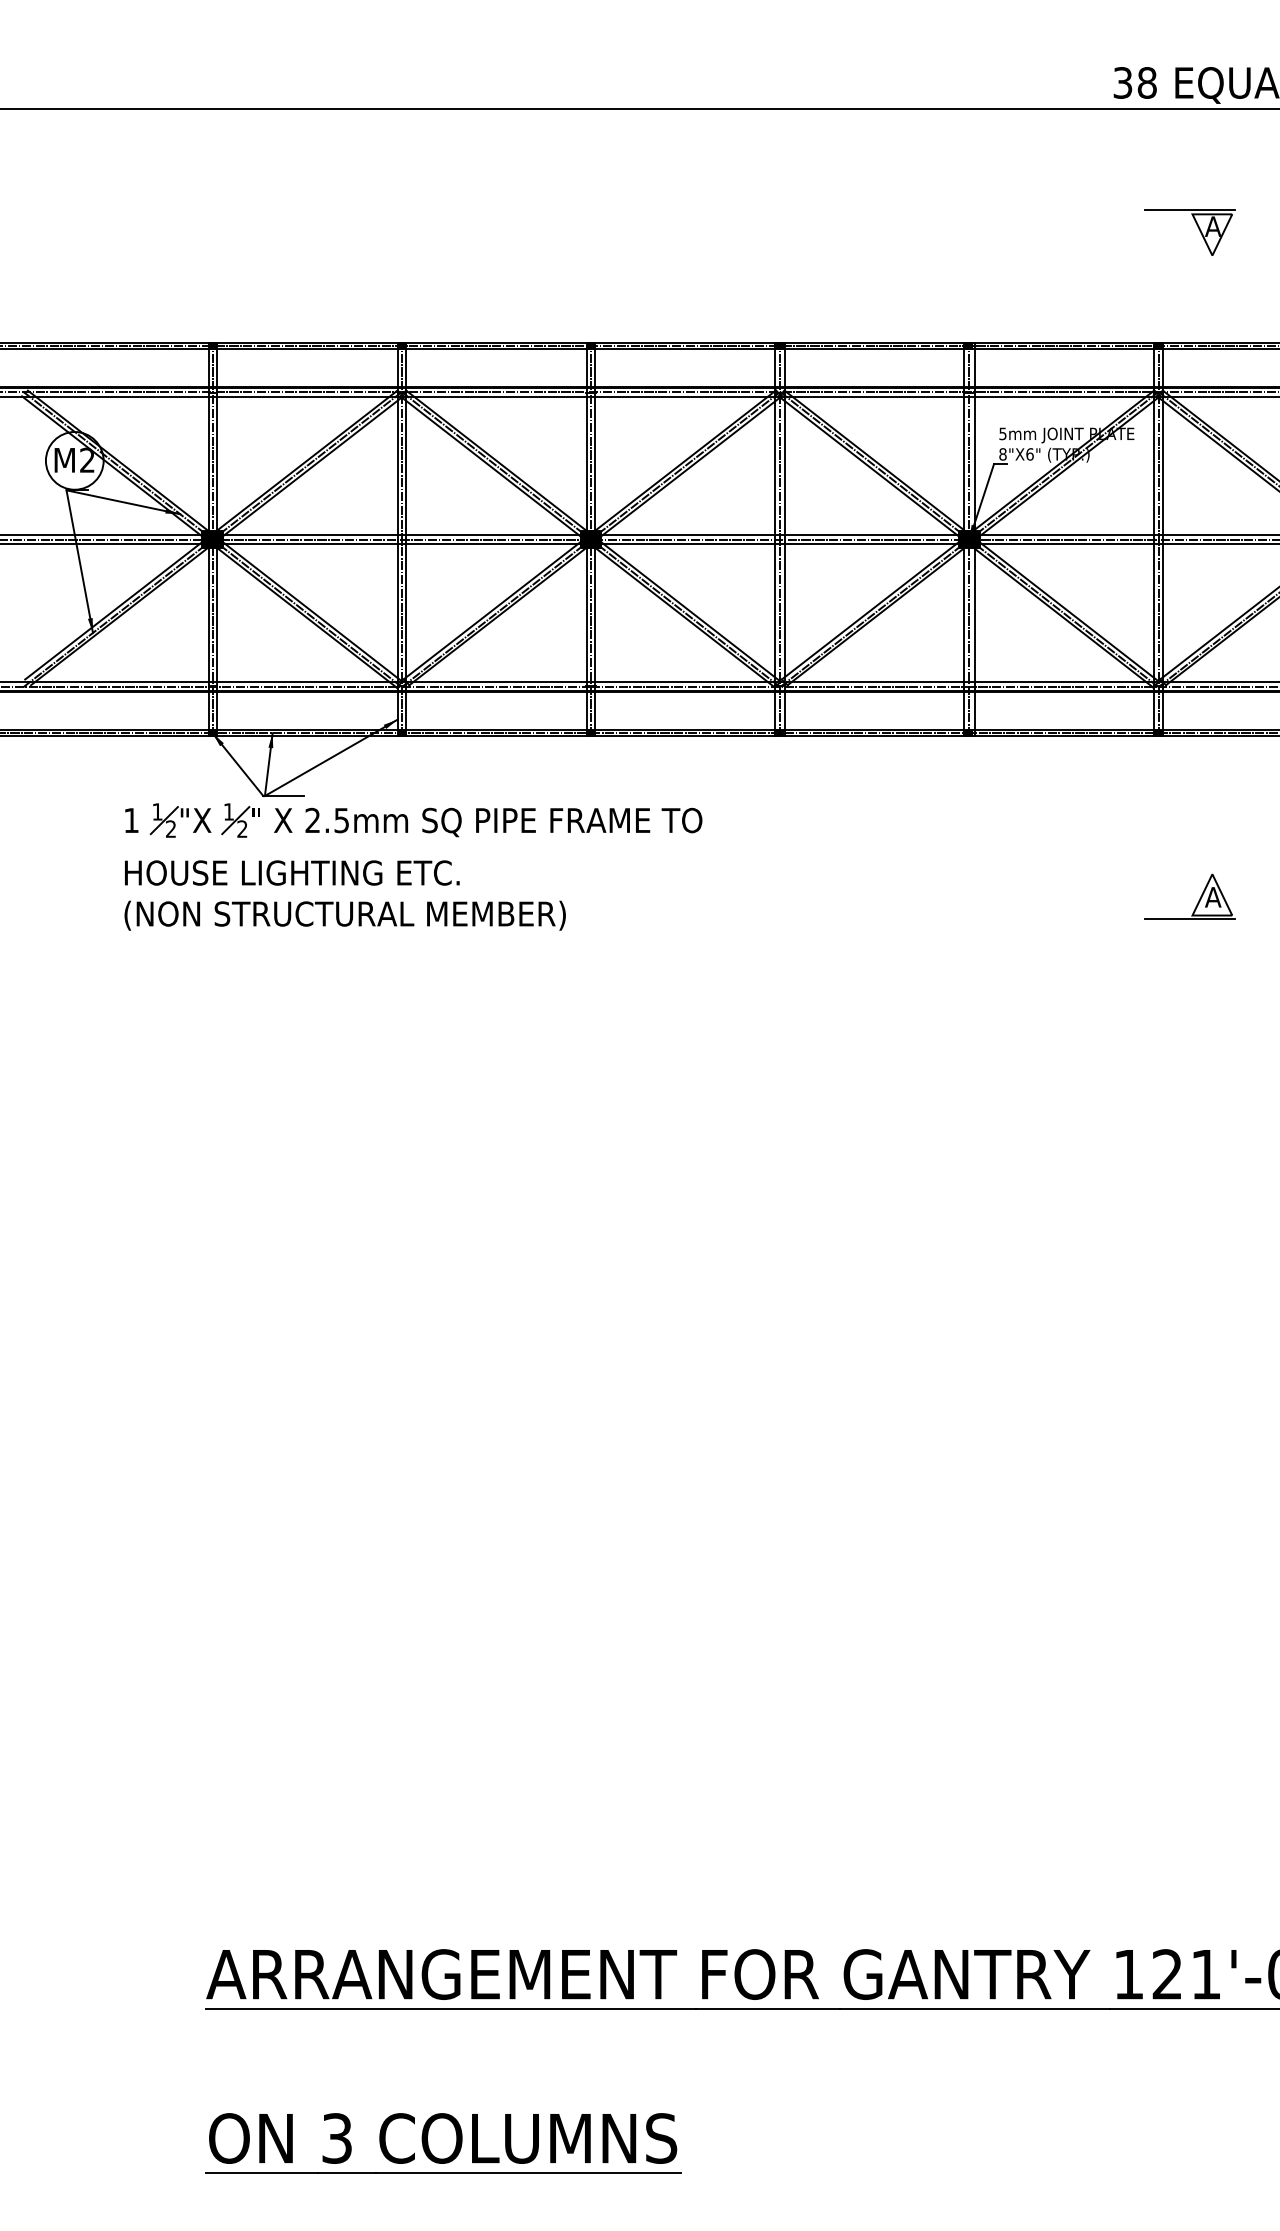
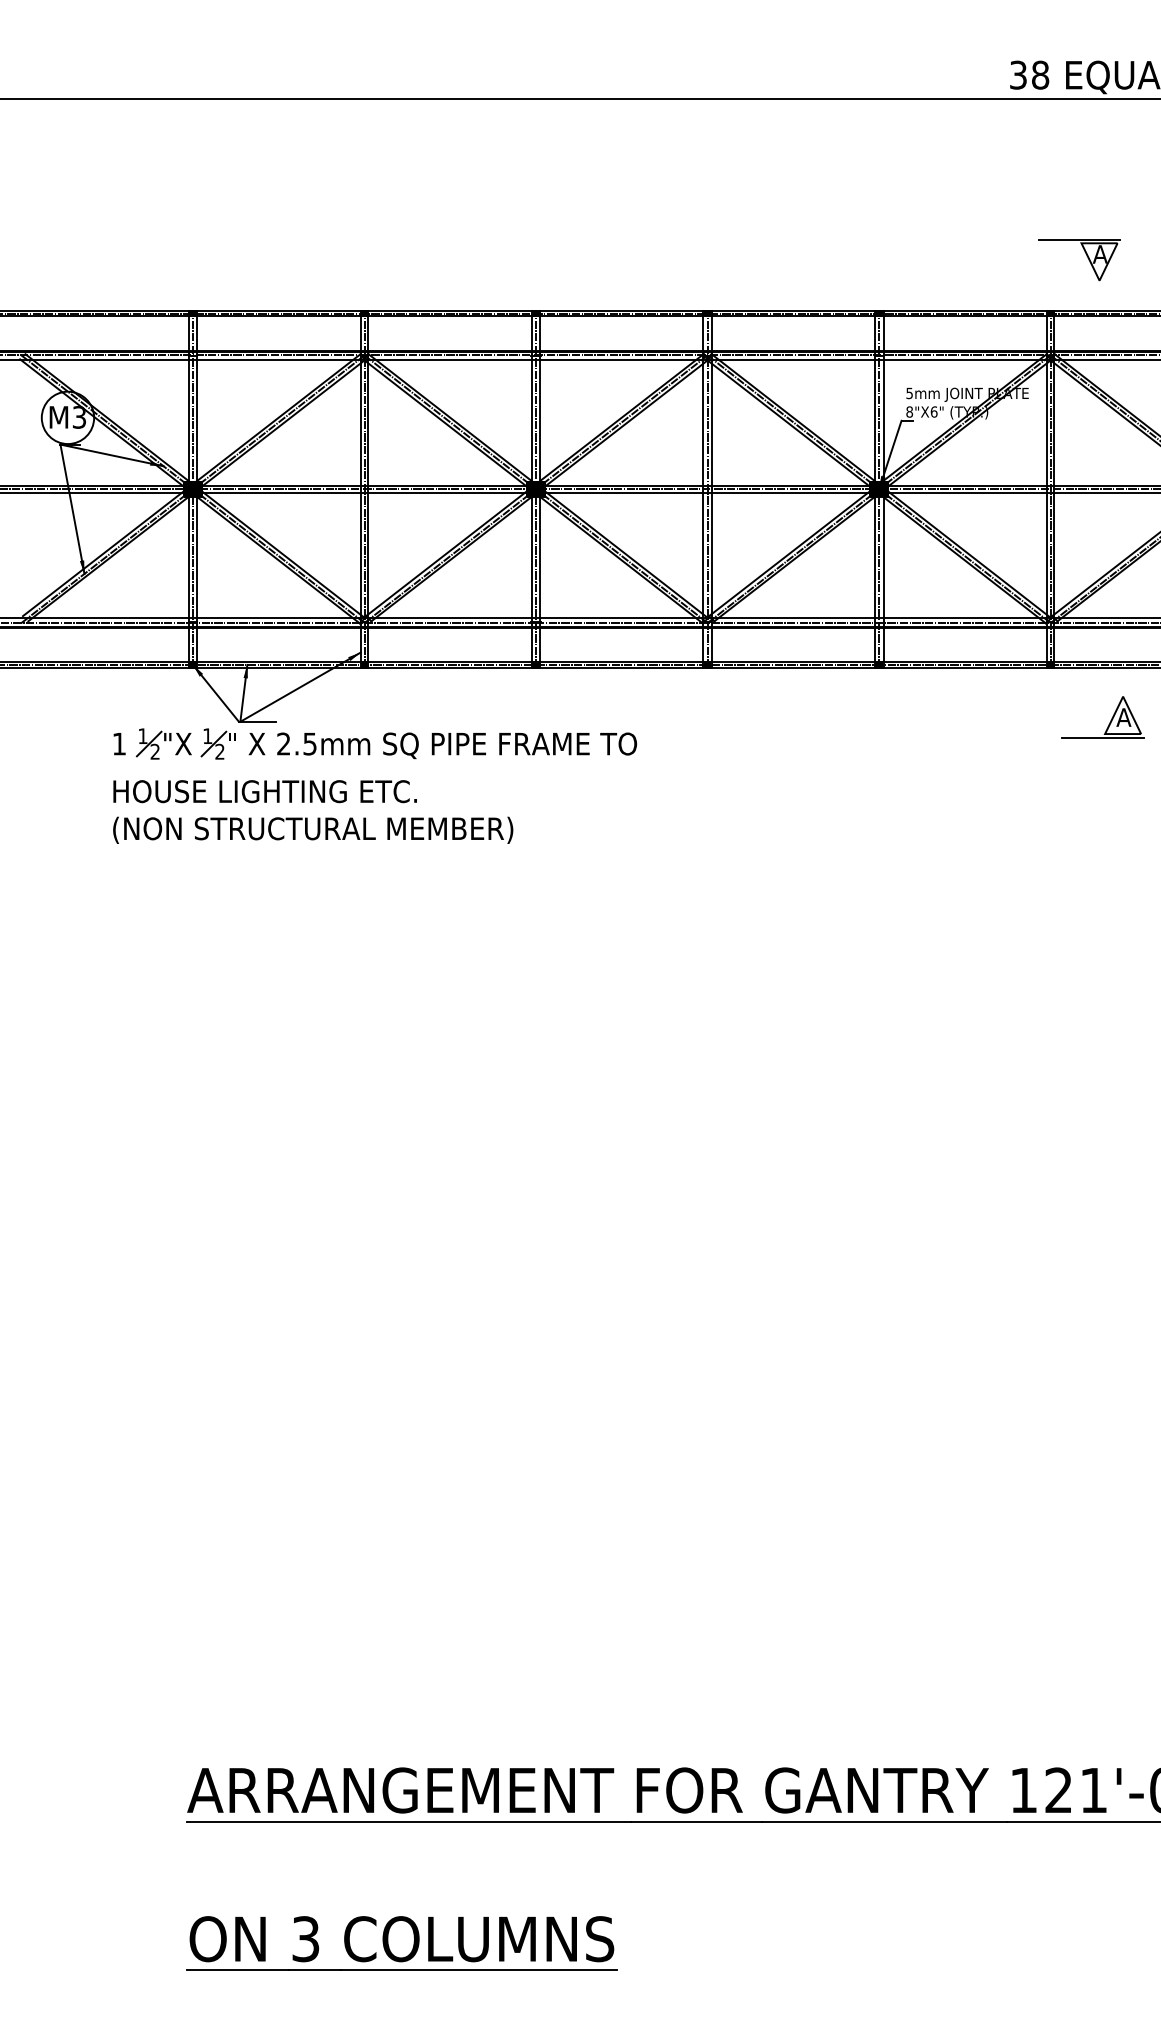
part: (1197, 227) -> (1086, 255), moved
text: (87, 460) -> (79, 417), M2 -> M3
part: (1198, 900) -> (1110, 720), moved

